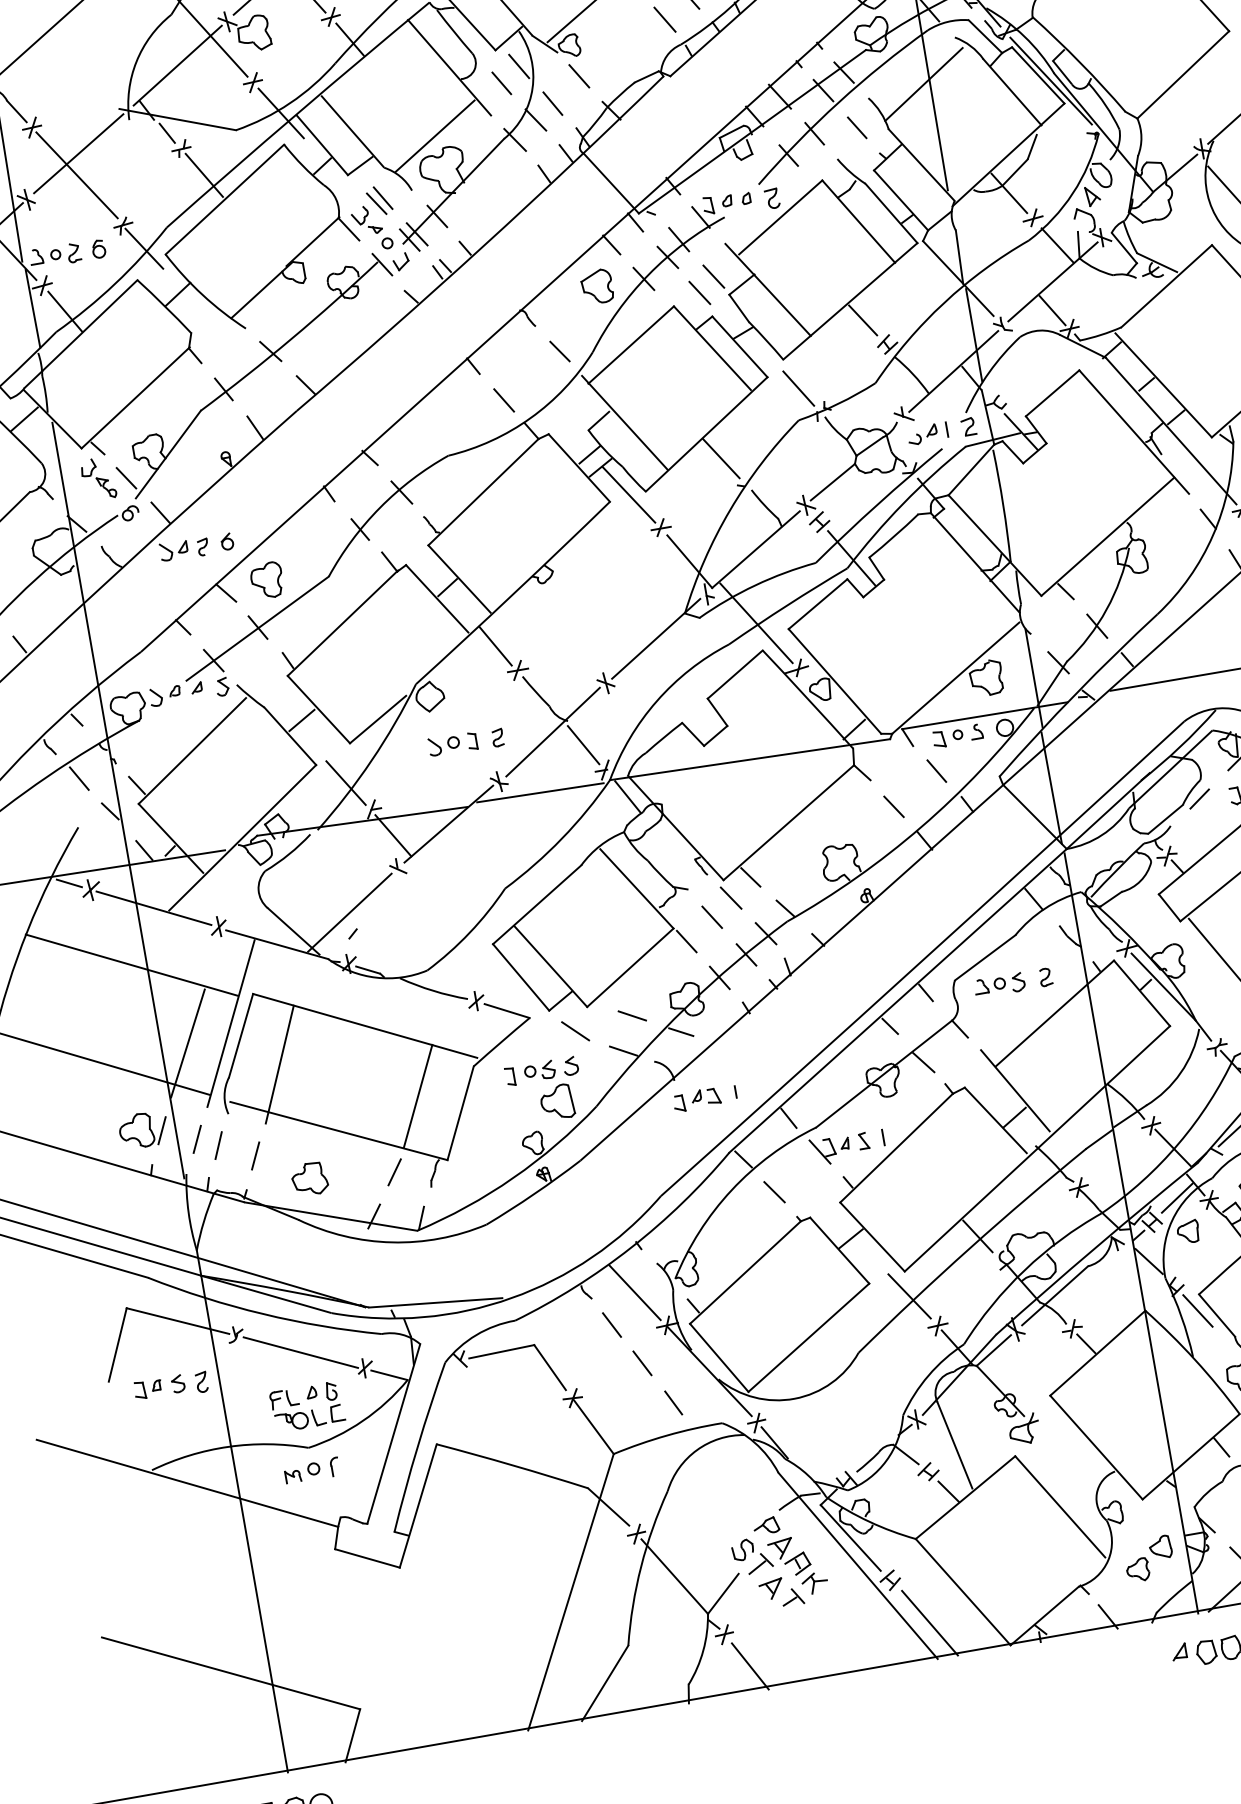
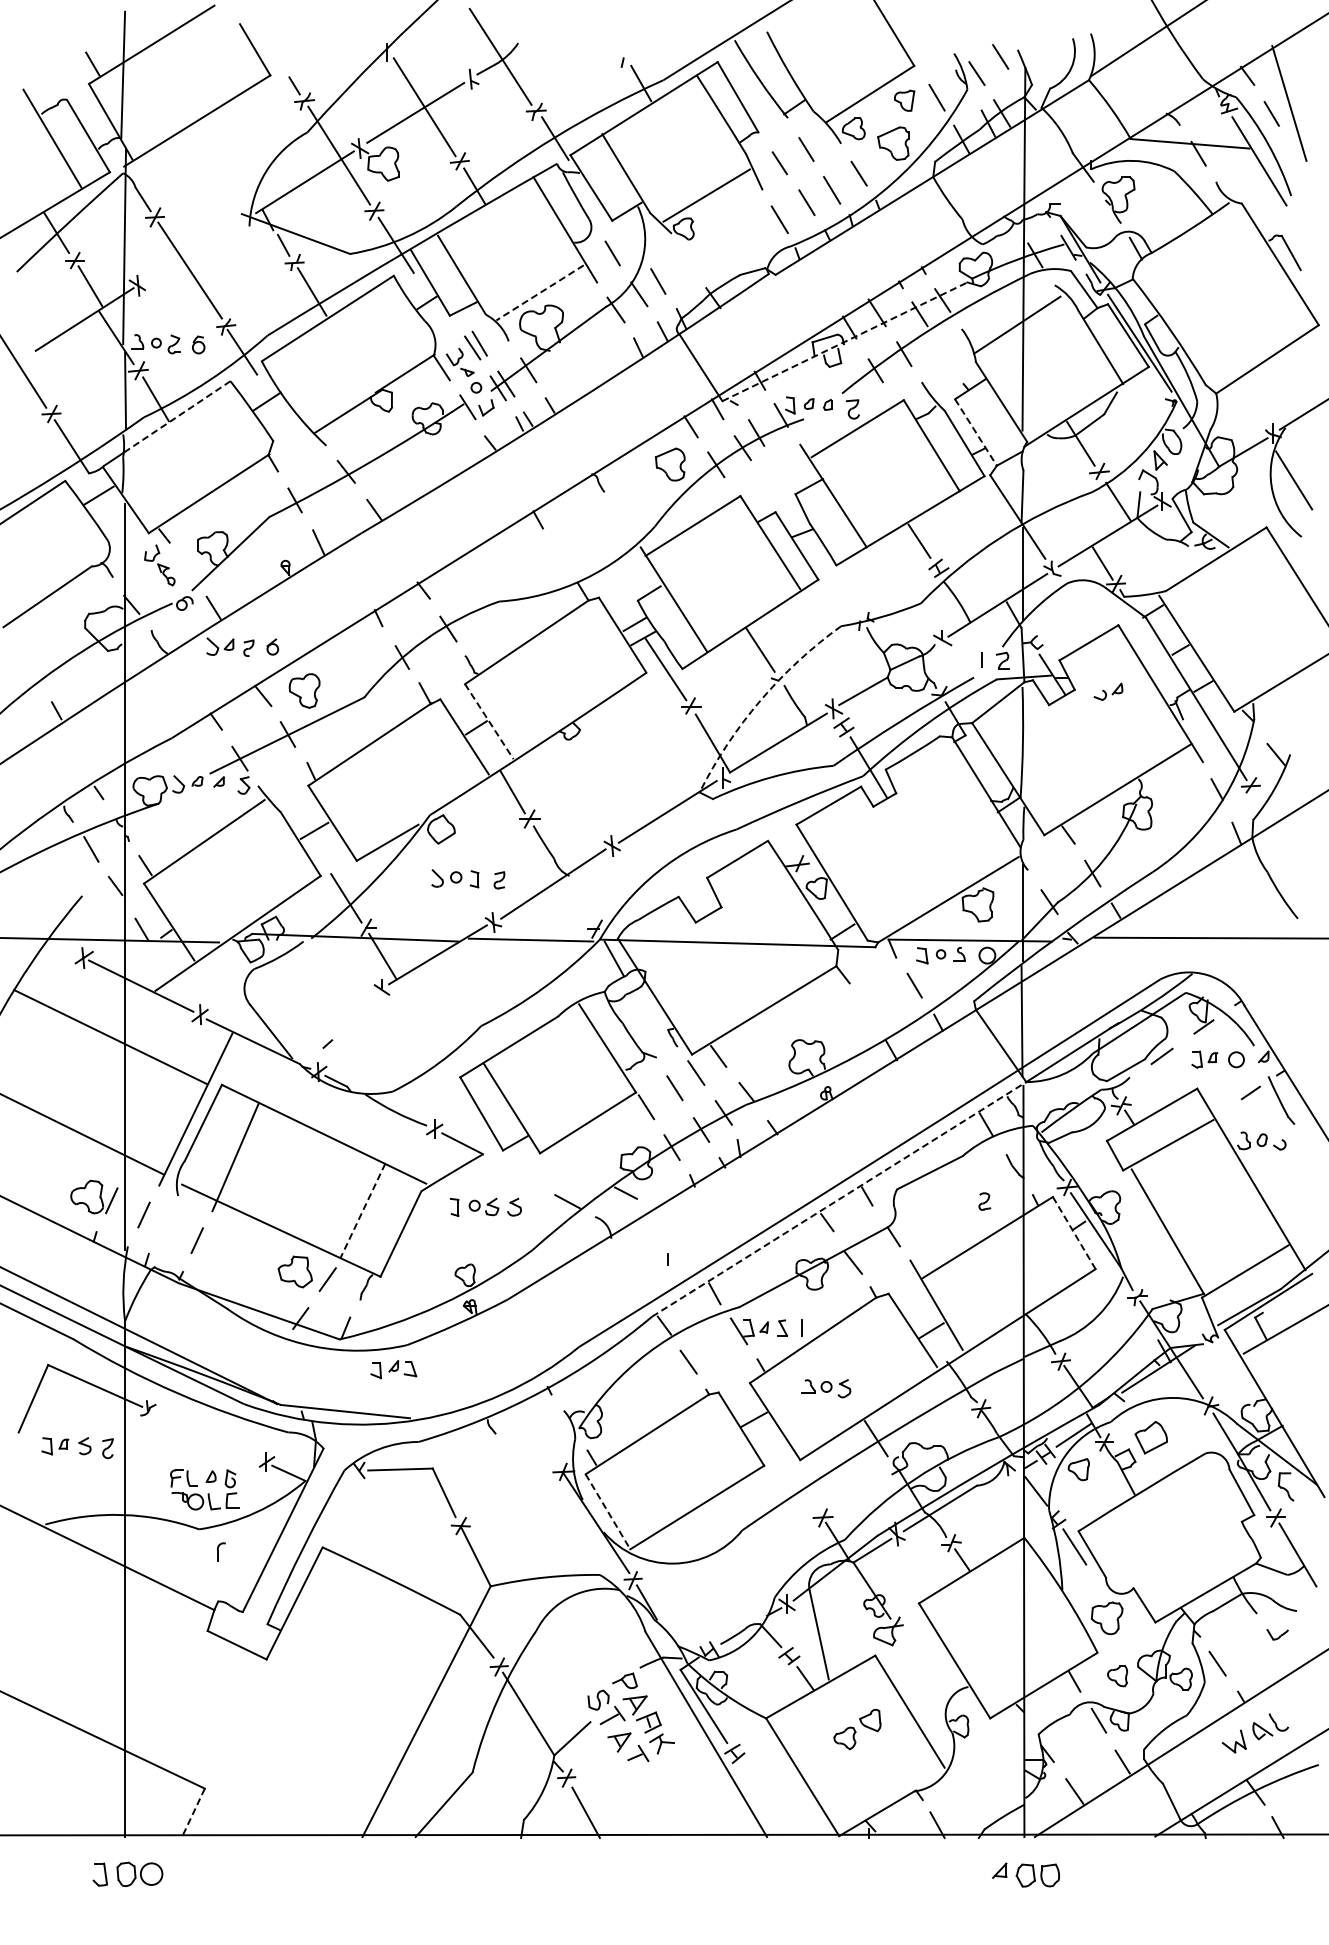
line: (518, 66) -> (631, 240), removed
line: (578, 76) -> (687, 259), removed
line: (856, 127) -> (945, 355), removed
line: (752, 131) -> (845, 341), solid -> dashed
line: (435, 135) -> (540, 292), solid -> dashed
line: (77, 153) -> (194, 249), removed
line: (901, 200) -> (976, 432), solid -> dashed
line: (713, 275) -> (783, 473), removed
line: (699, 292) -> (767, 487), removed
line: (90, 325) -> (177, 416), solid -> dashed
line: (559, 351) -> (623, 520), removed
line: (798, 388) -> (846, 595), removed
line: (503, 400) -> (561, 557), removed
part: (922, 434) -> (1108, 691), moved
line: (126, 477) -> (186, 568), removed
arc: (730, 509) -> (760, 700), solid -> dashed
line: (459, 578) -> (489, 721), solid -> dashed
line: (756, 623) -> (766, 813), removed
line: (583, 744) -> (580, 901), removed
line: (893, 806) -> (867, 1012), removed
line: (68, 882) -> (63, 947), removed
line: (348, 912) -> (327, 1022), removed
part: (1000, 985) -> (826, 1388), moved
line: (1142, 993) -> (1074, 1233), solid -> dashed
line: (898, 1000) -> (839, 1199), solid -> dashed
line: (631, 1016) -> (581, 1169), removed
line: (575, 1031) -> (524, 1174), removed
line: (188, 1043) -> (151, 1121), removed
line: (417, 1097) -> (362, 1211), solid -> dashed
part: (696, 1099) -> (393, 1369), moved
part: (557, 1102) -> (495, 1239), removed
line: (218, 1145) -> (163, 1224), removed
part: (308, 1178) -> (294, 1271), moved
line: (635, 1291) -> (538, 1434), removed
line: (909, 1296) -> (800, 1484), removed
line: (611, 1325) -> (510, 1462), removed
line: (300, 1352) -> (207, 1436), removed
line: (718, 1357) -> (607, 1511), solid -> dashed
line: (642, 1362) -> (533, 1503), removed
line: (673, 1403) -> (556, 1547), removed
part: (302, 1472) -> (189, 1552), removed
part: (1149, 1558) -> (857, 1729), moved
line: (929, 1623) -> (765, 1801), removed
line: (352, 1735) -> (193, 1812), solid -> dashed

